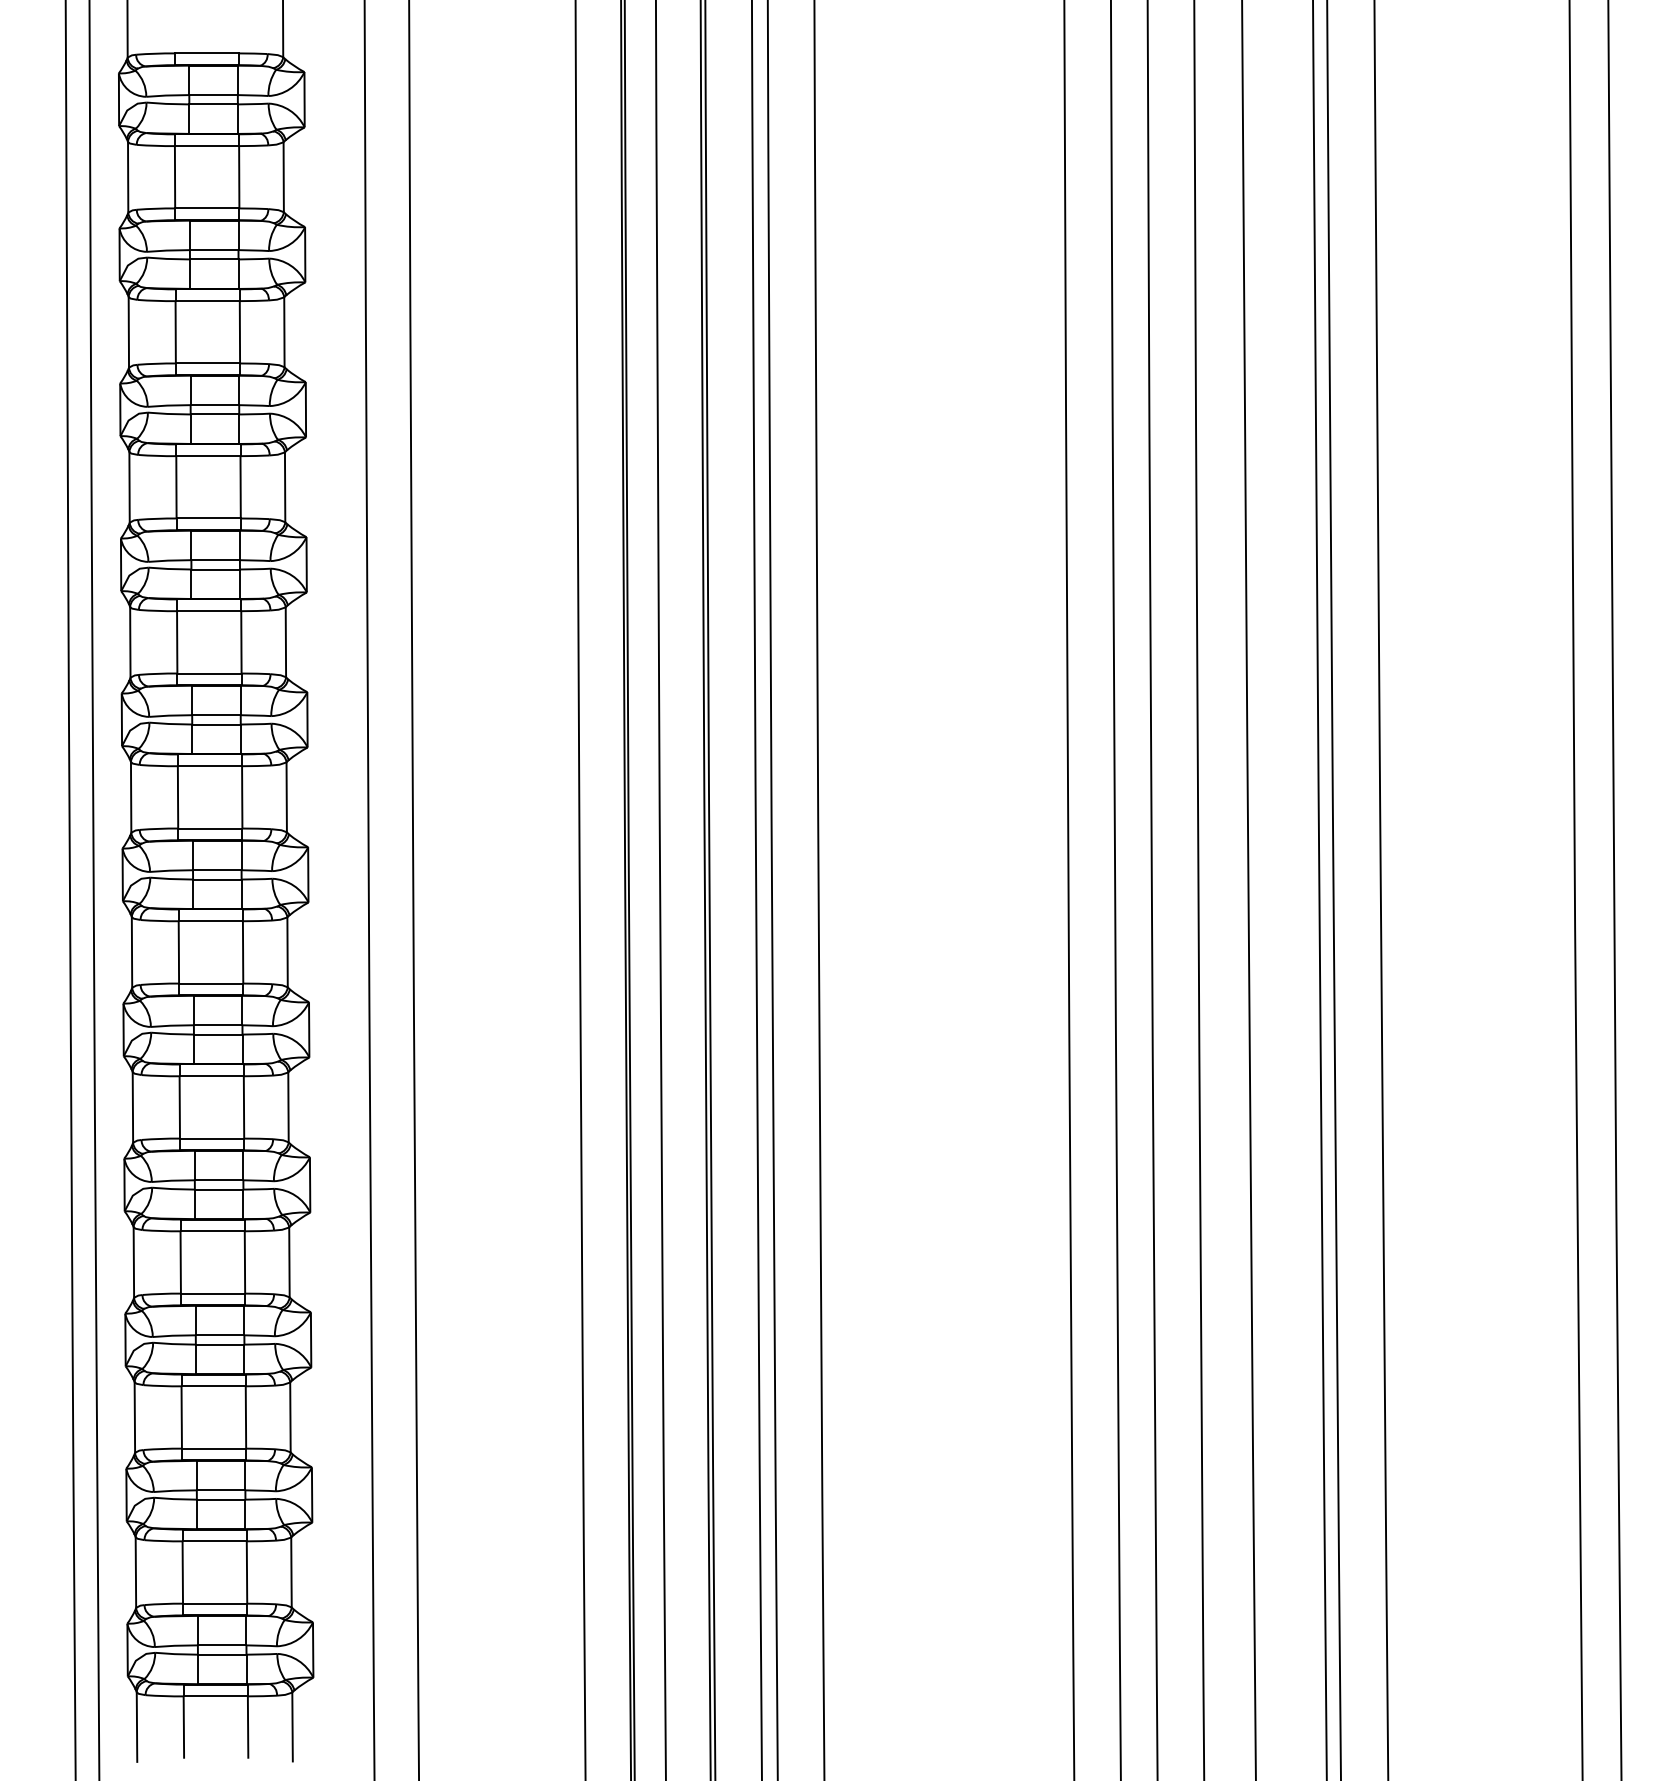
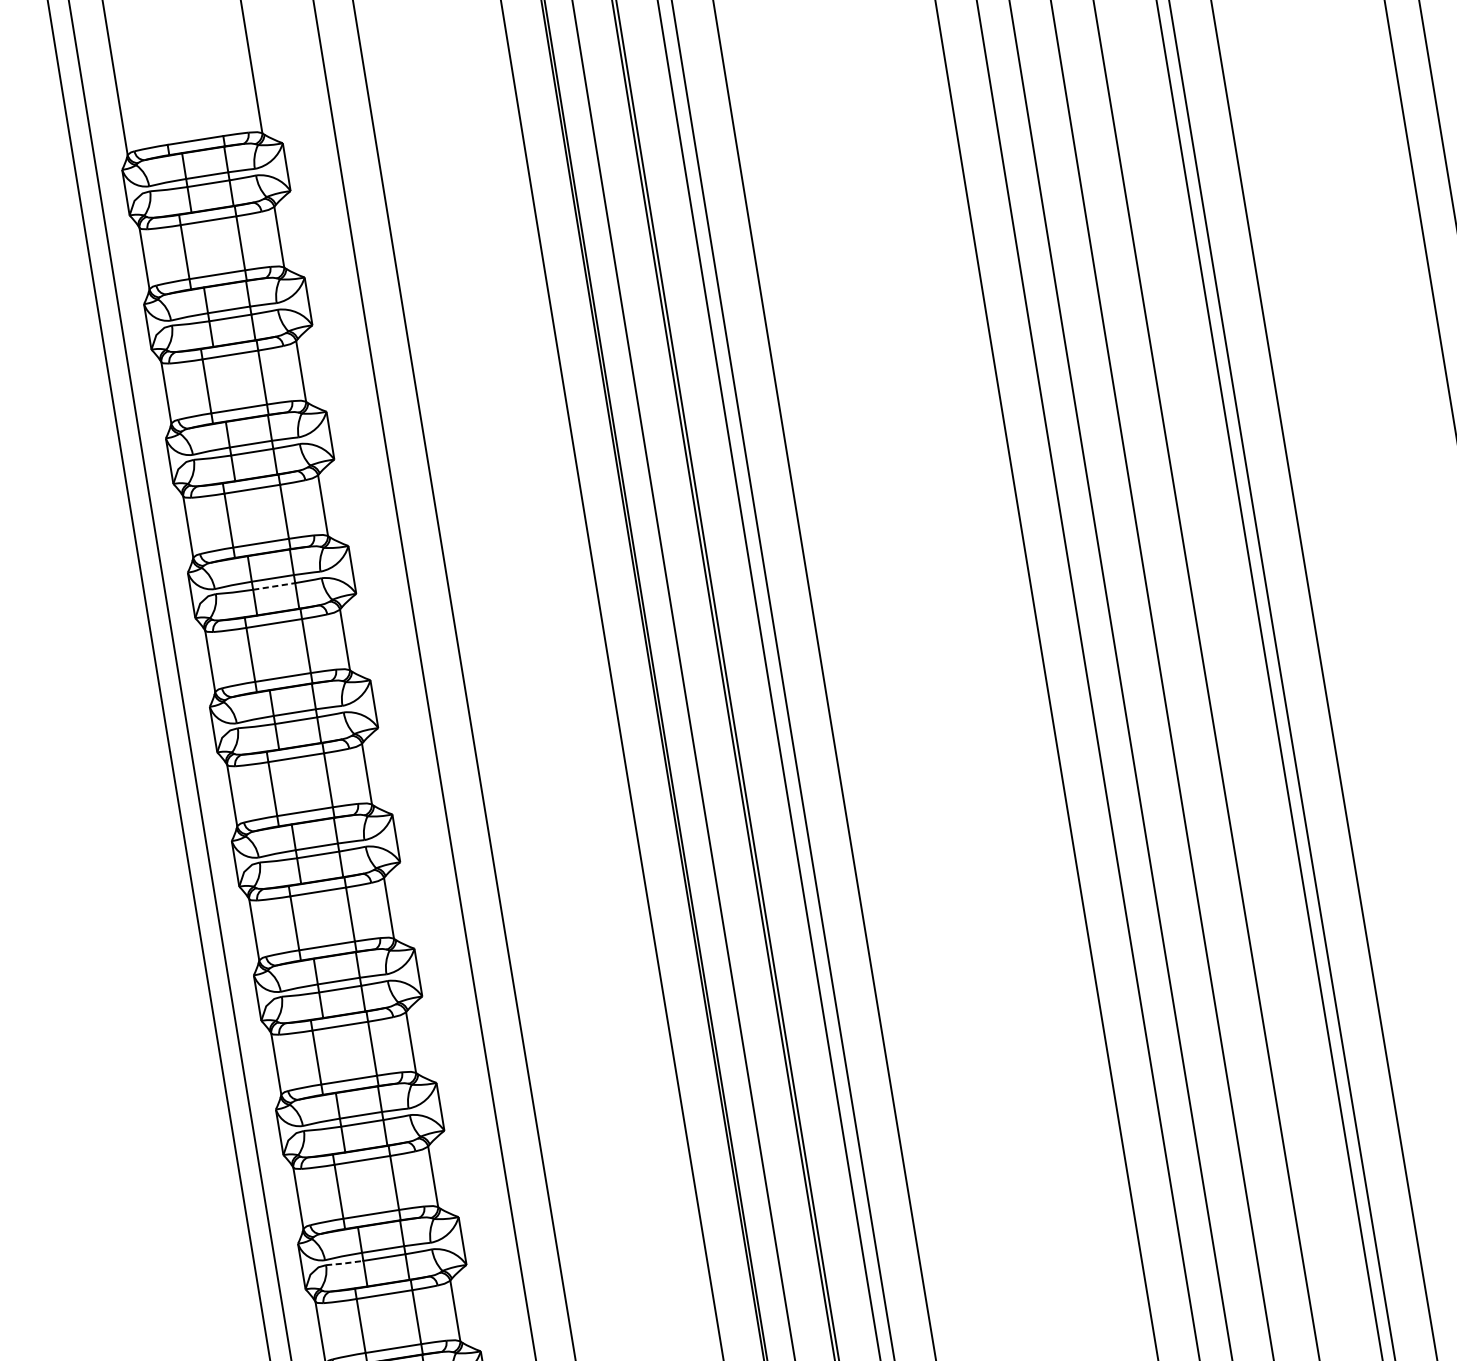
line: (216, 569) -> (274, 586), solid -> dashed
line: (174, 1344) -> (344, 1263), solid -> dashed

